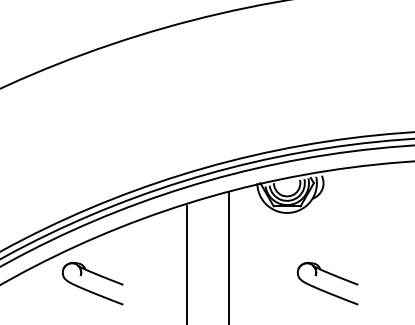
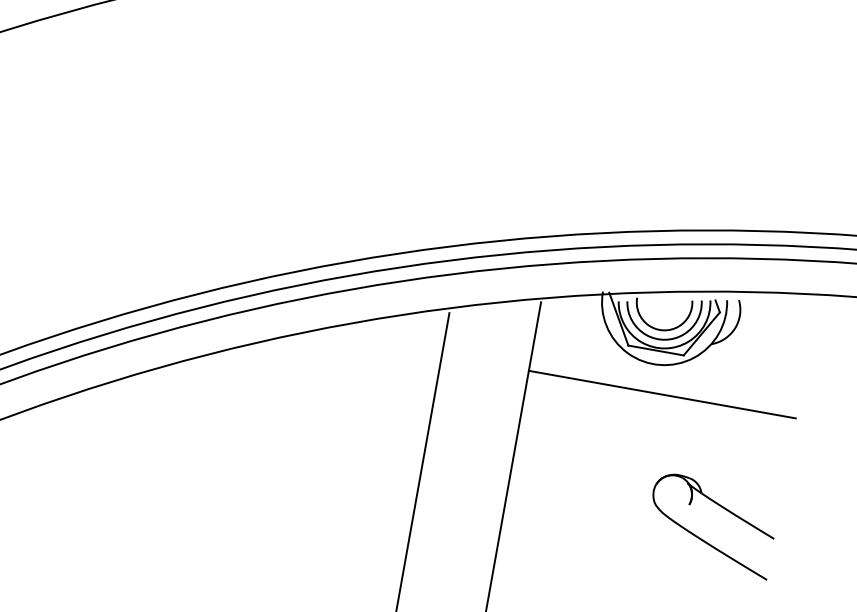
line: (293, 226) -> (661, 394), added
part: (90, 290) -> (218, 452), removed

